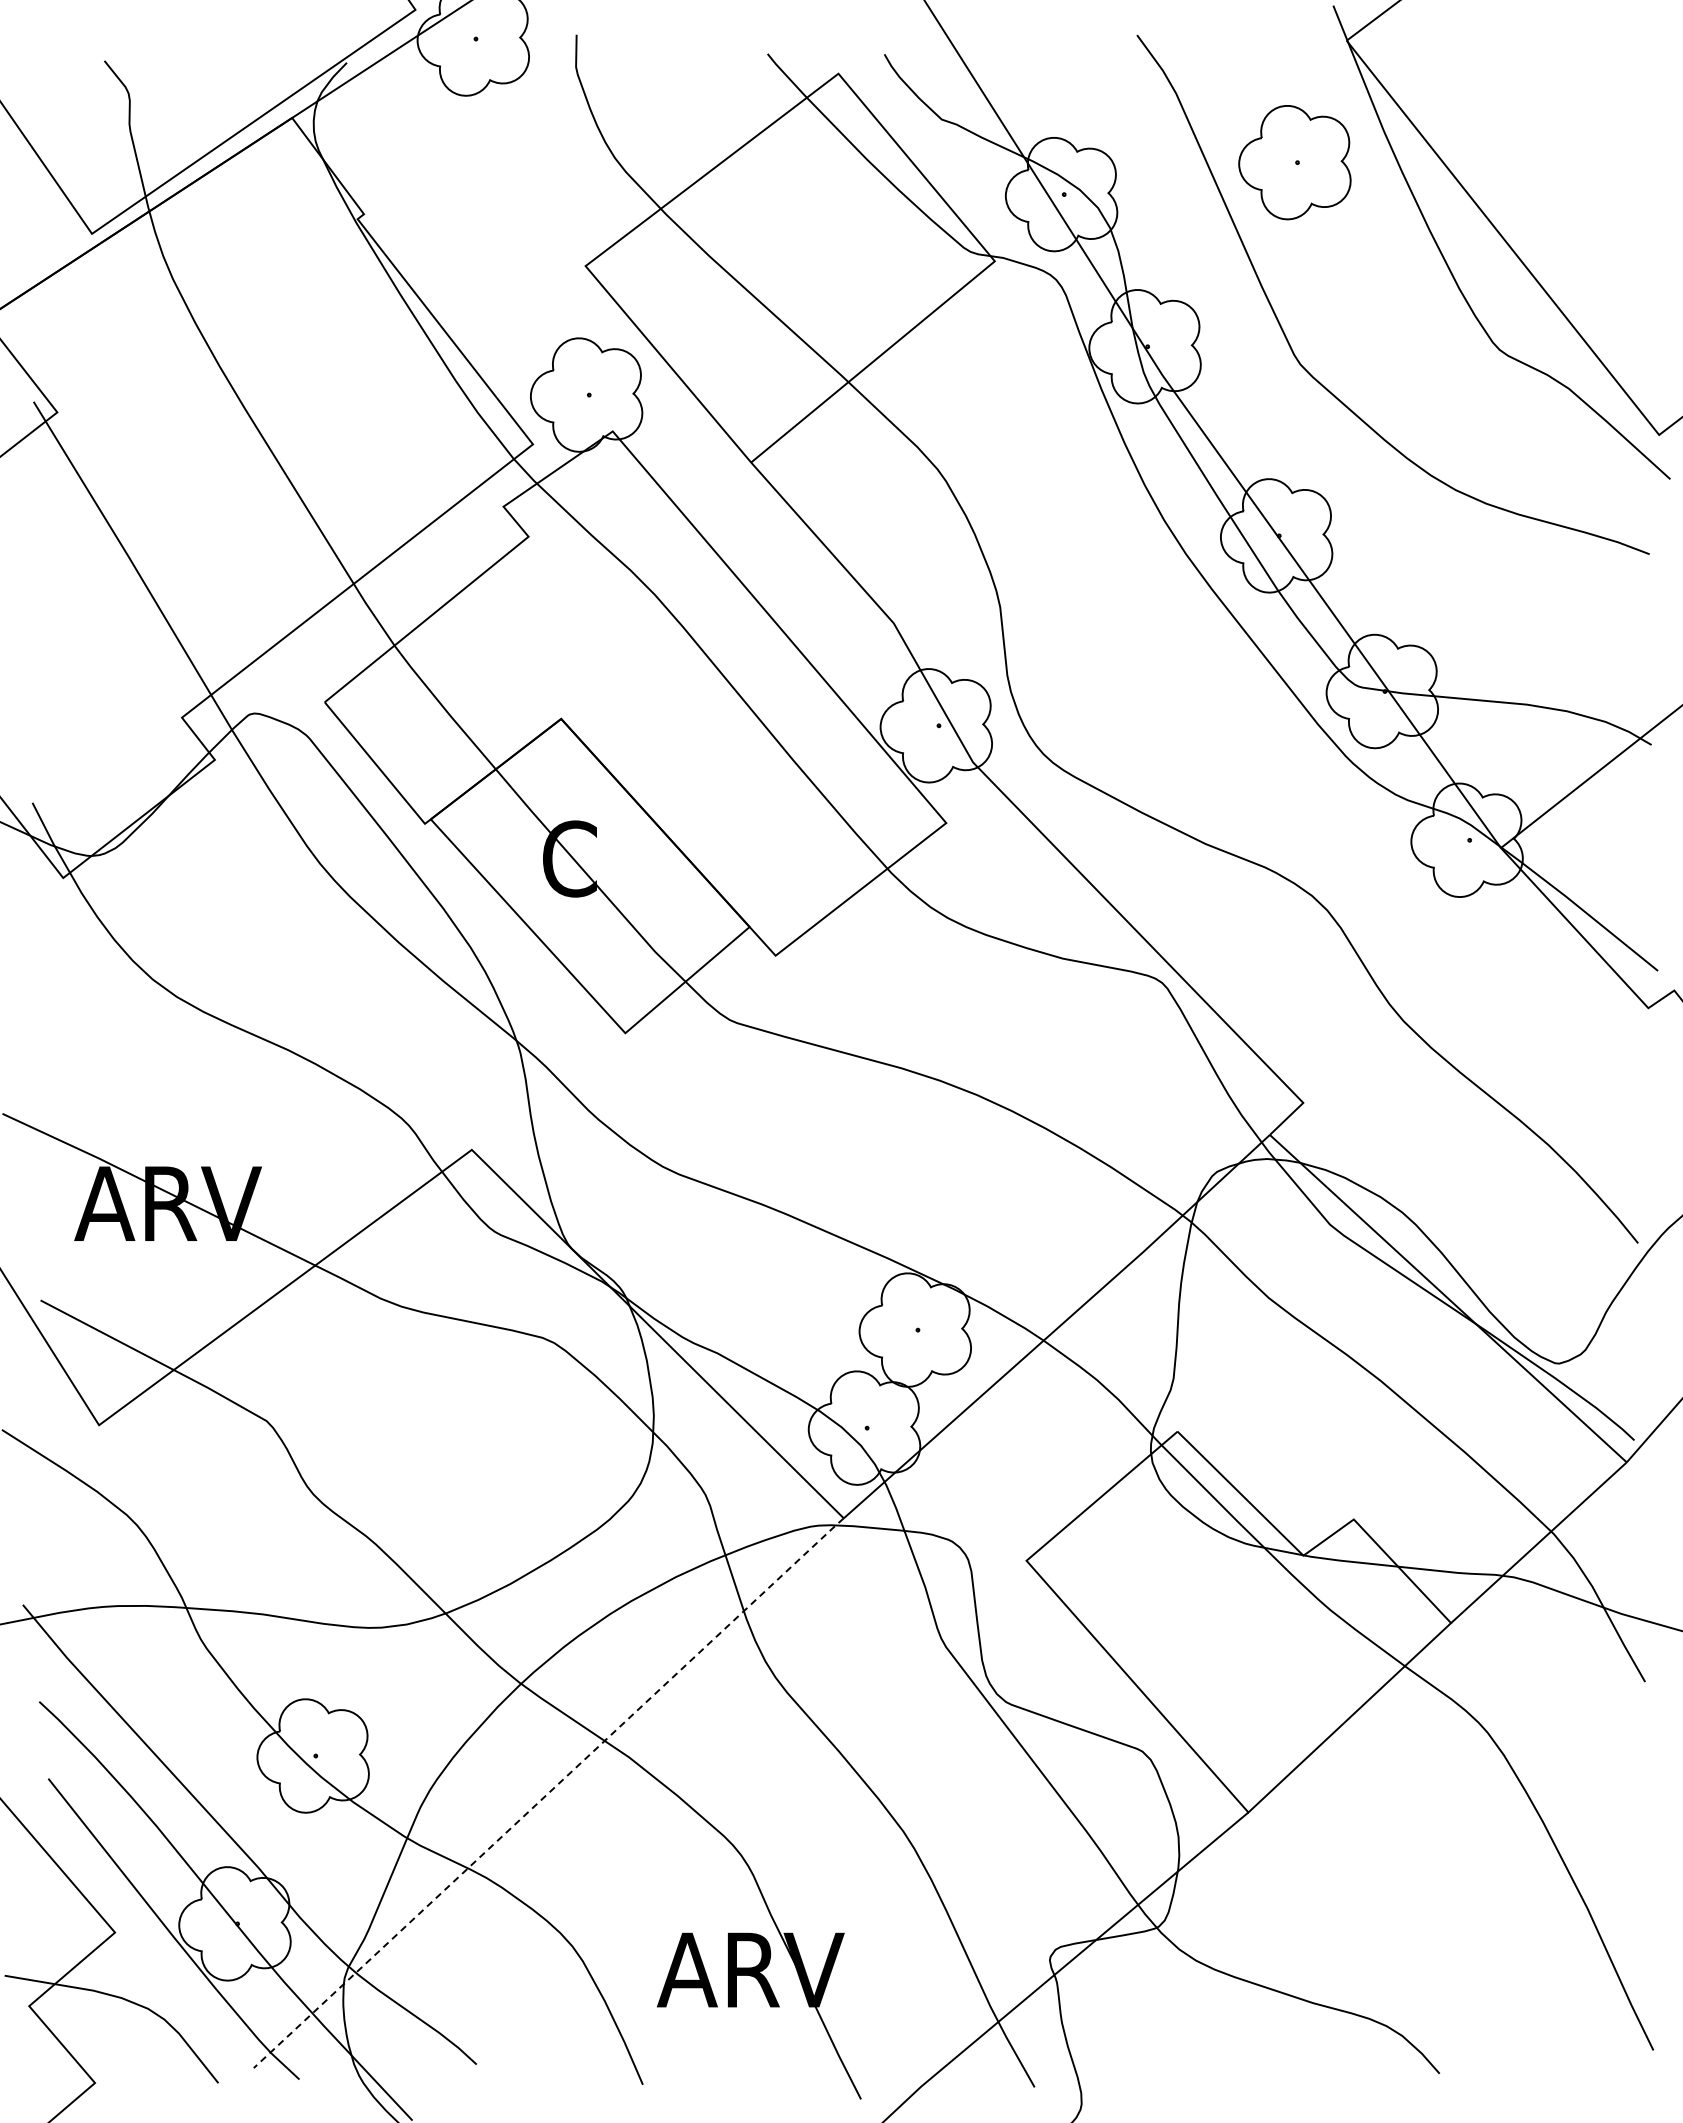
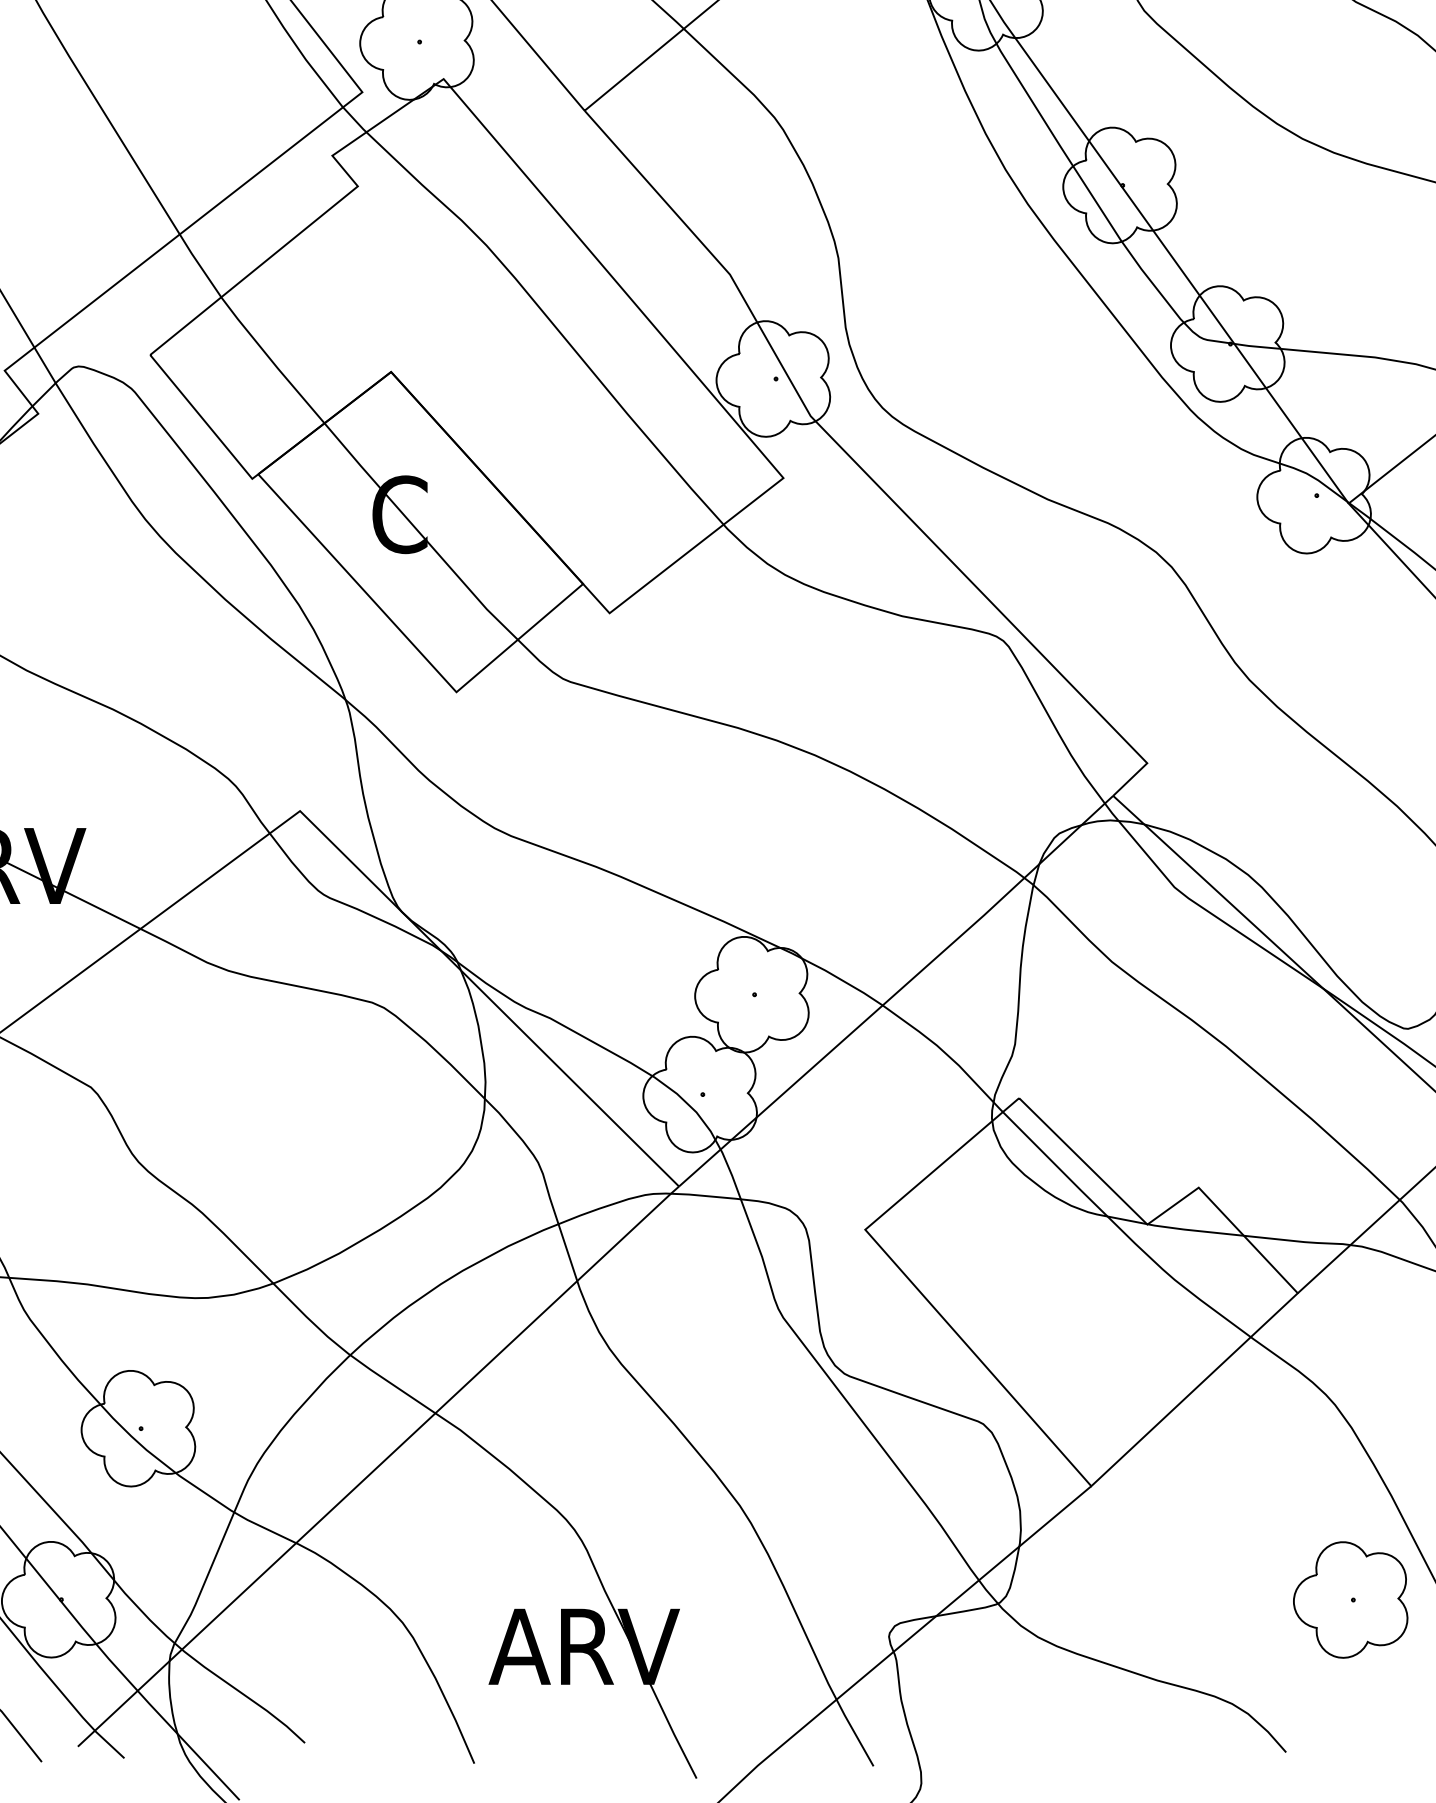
line: (549, 1792) -> (379, 1465), dashed -> solid
part: (1502, 1923) -> (1350, 1599), added

